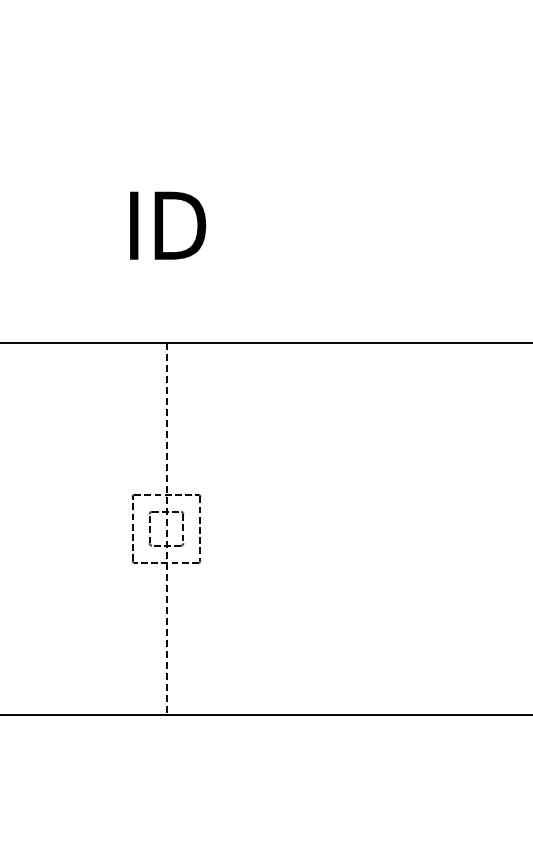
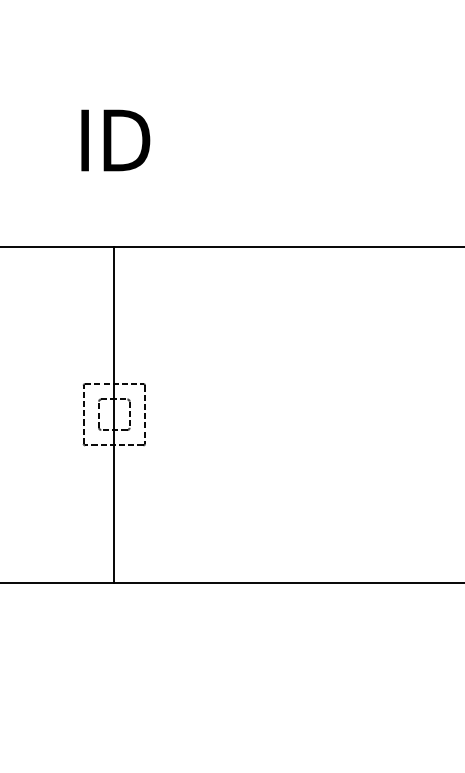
line: (166, 528) -> (114, 414), dashed -> solid

